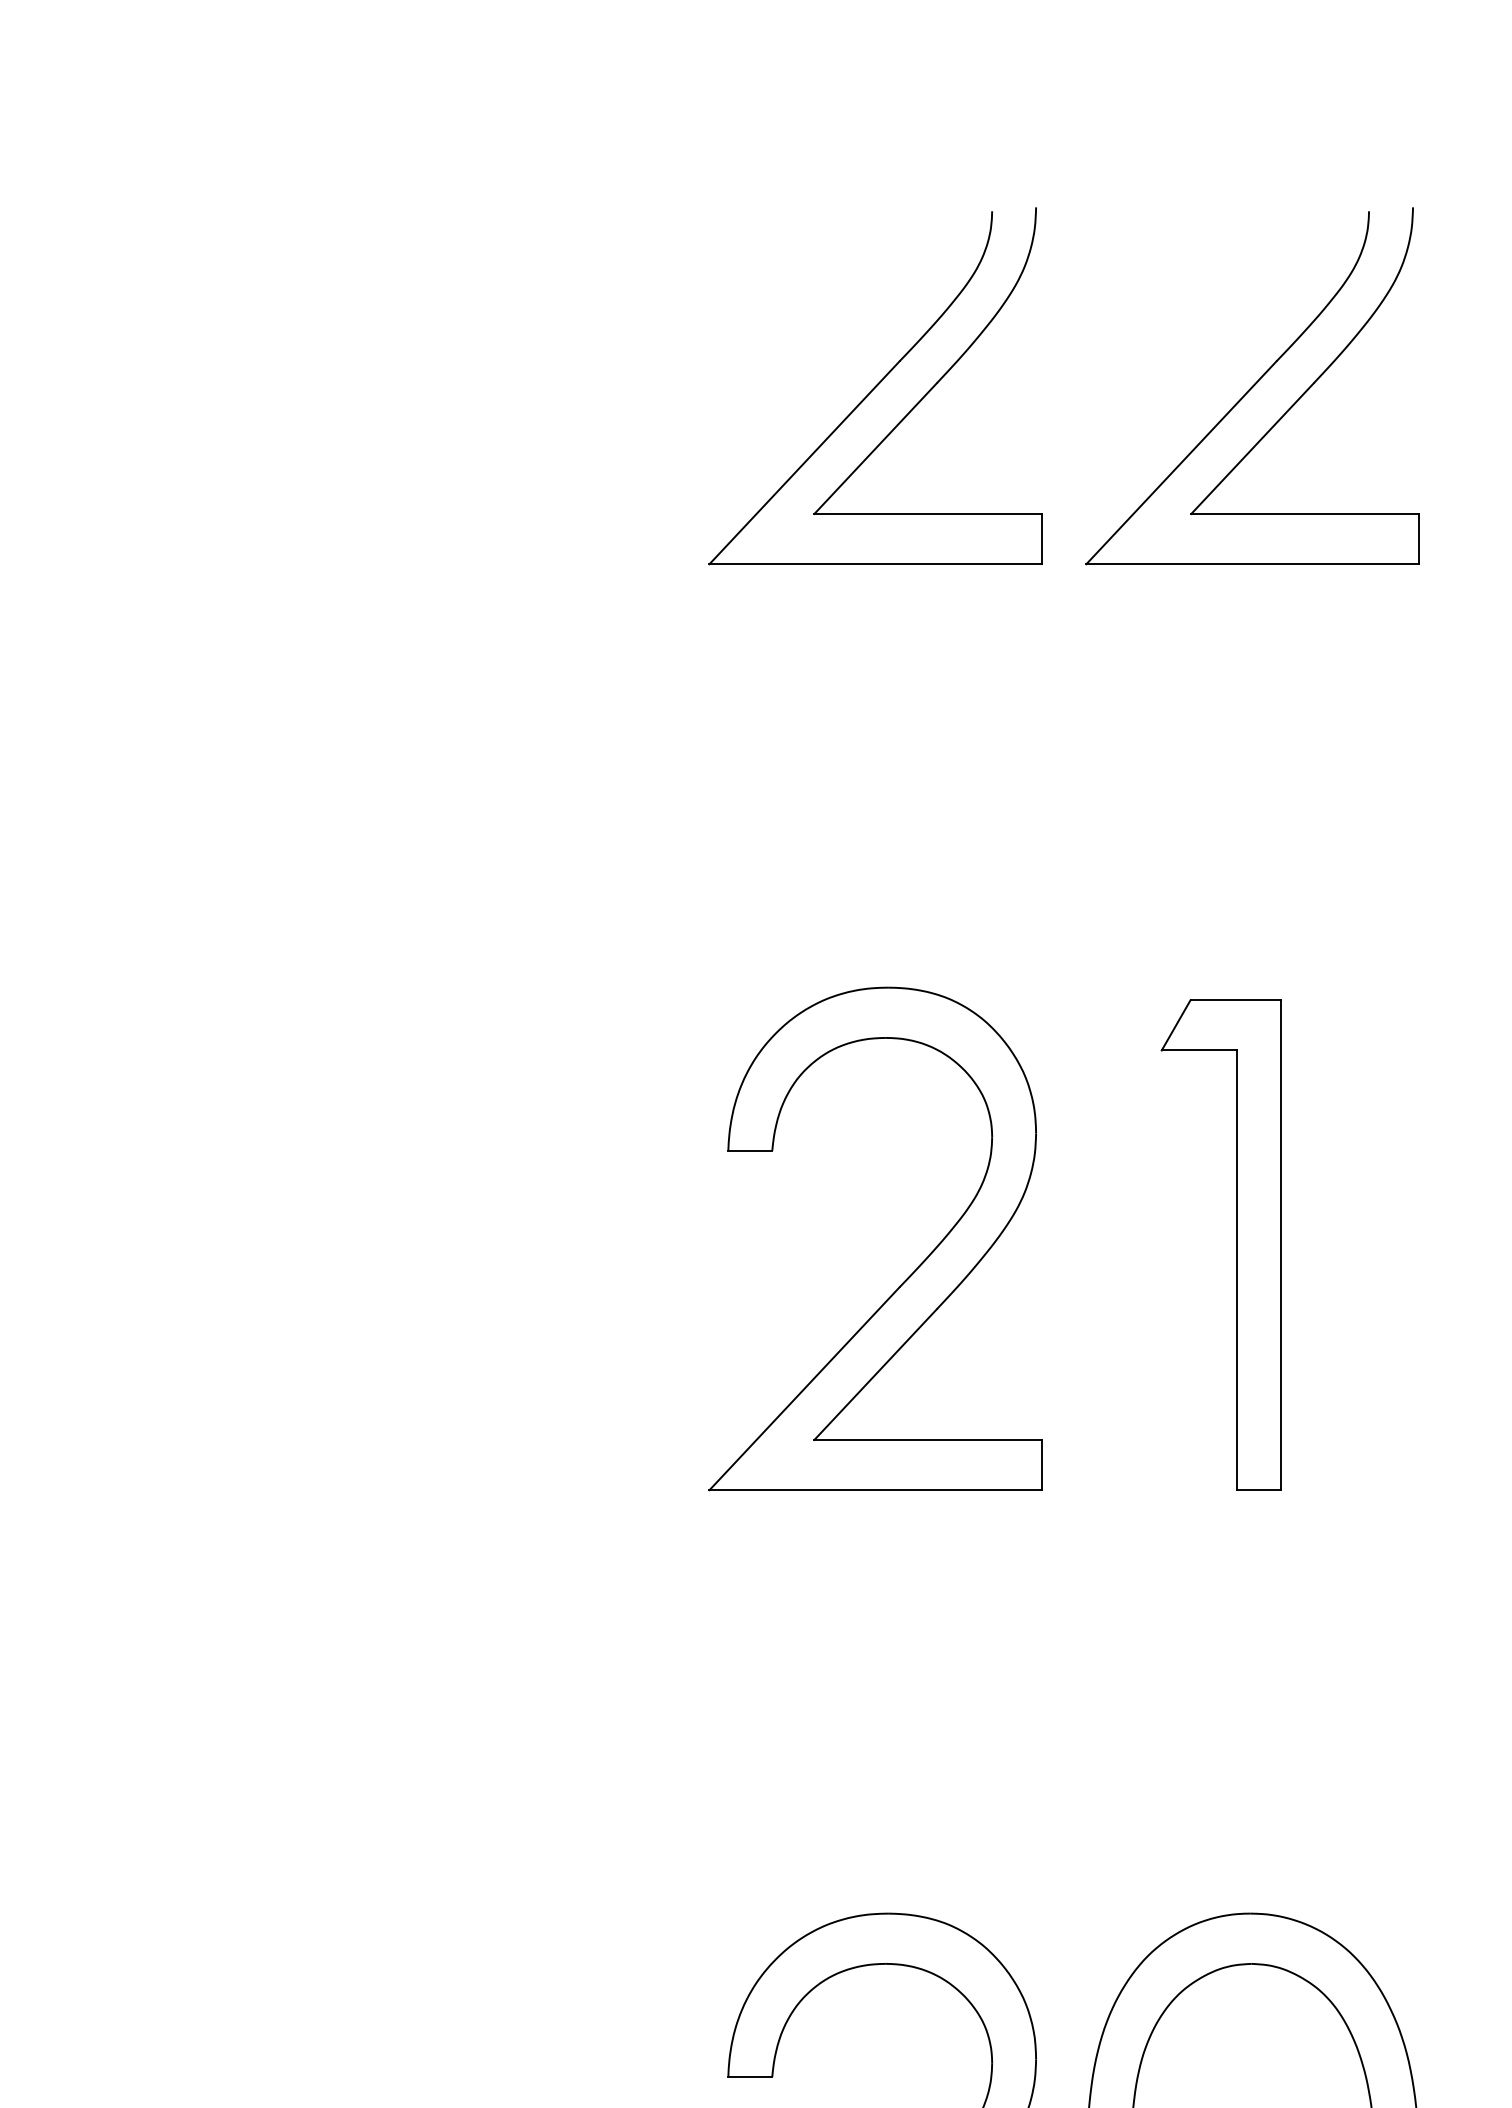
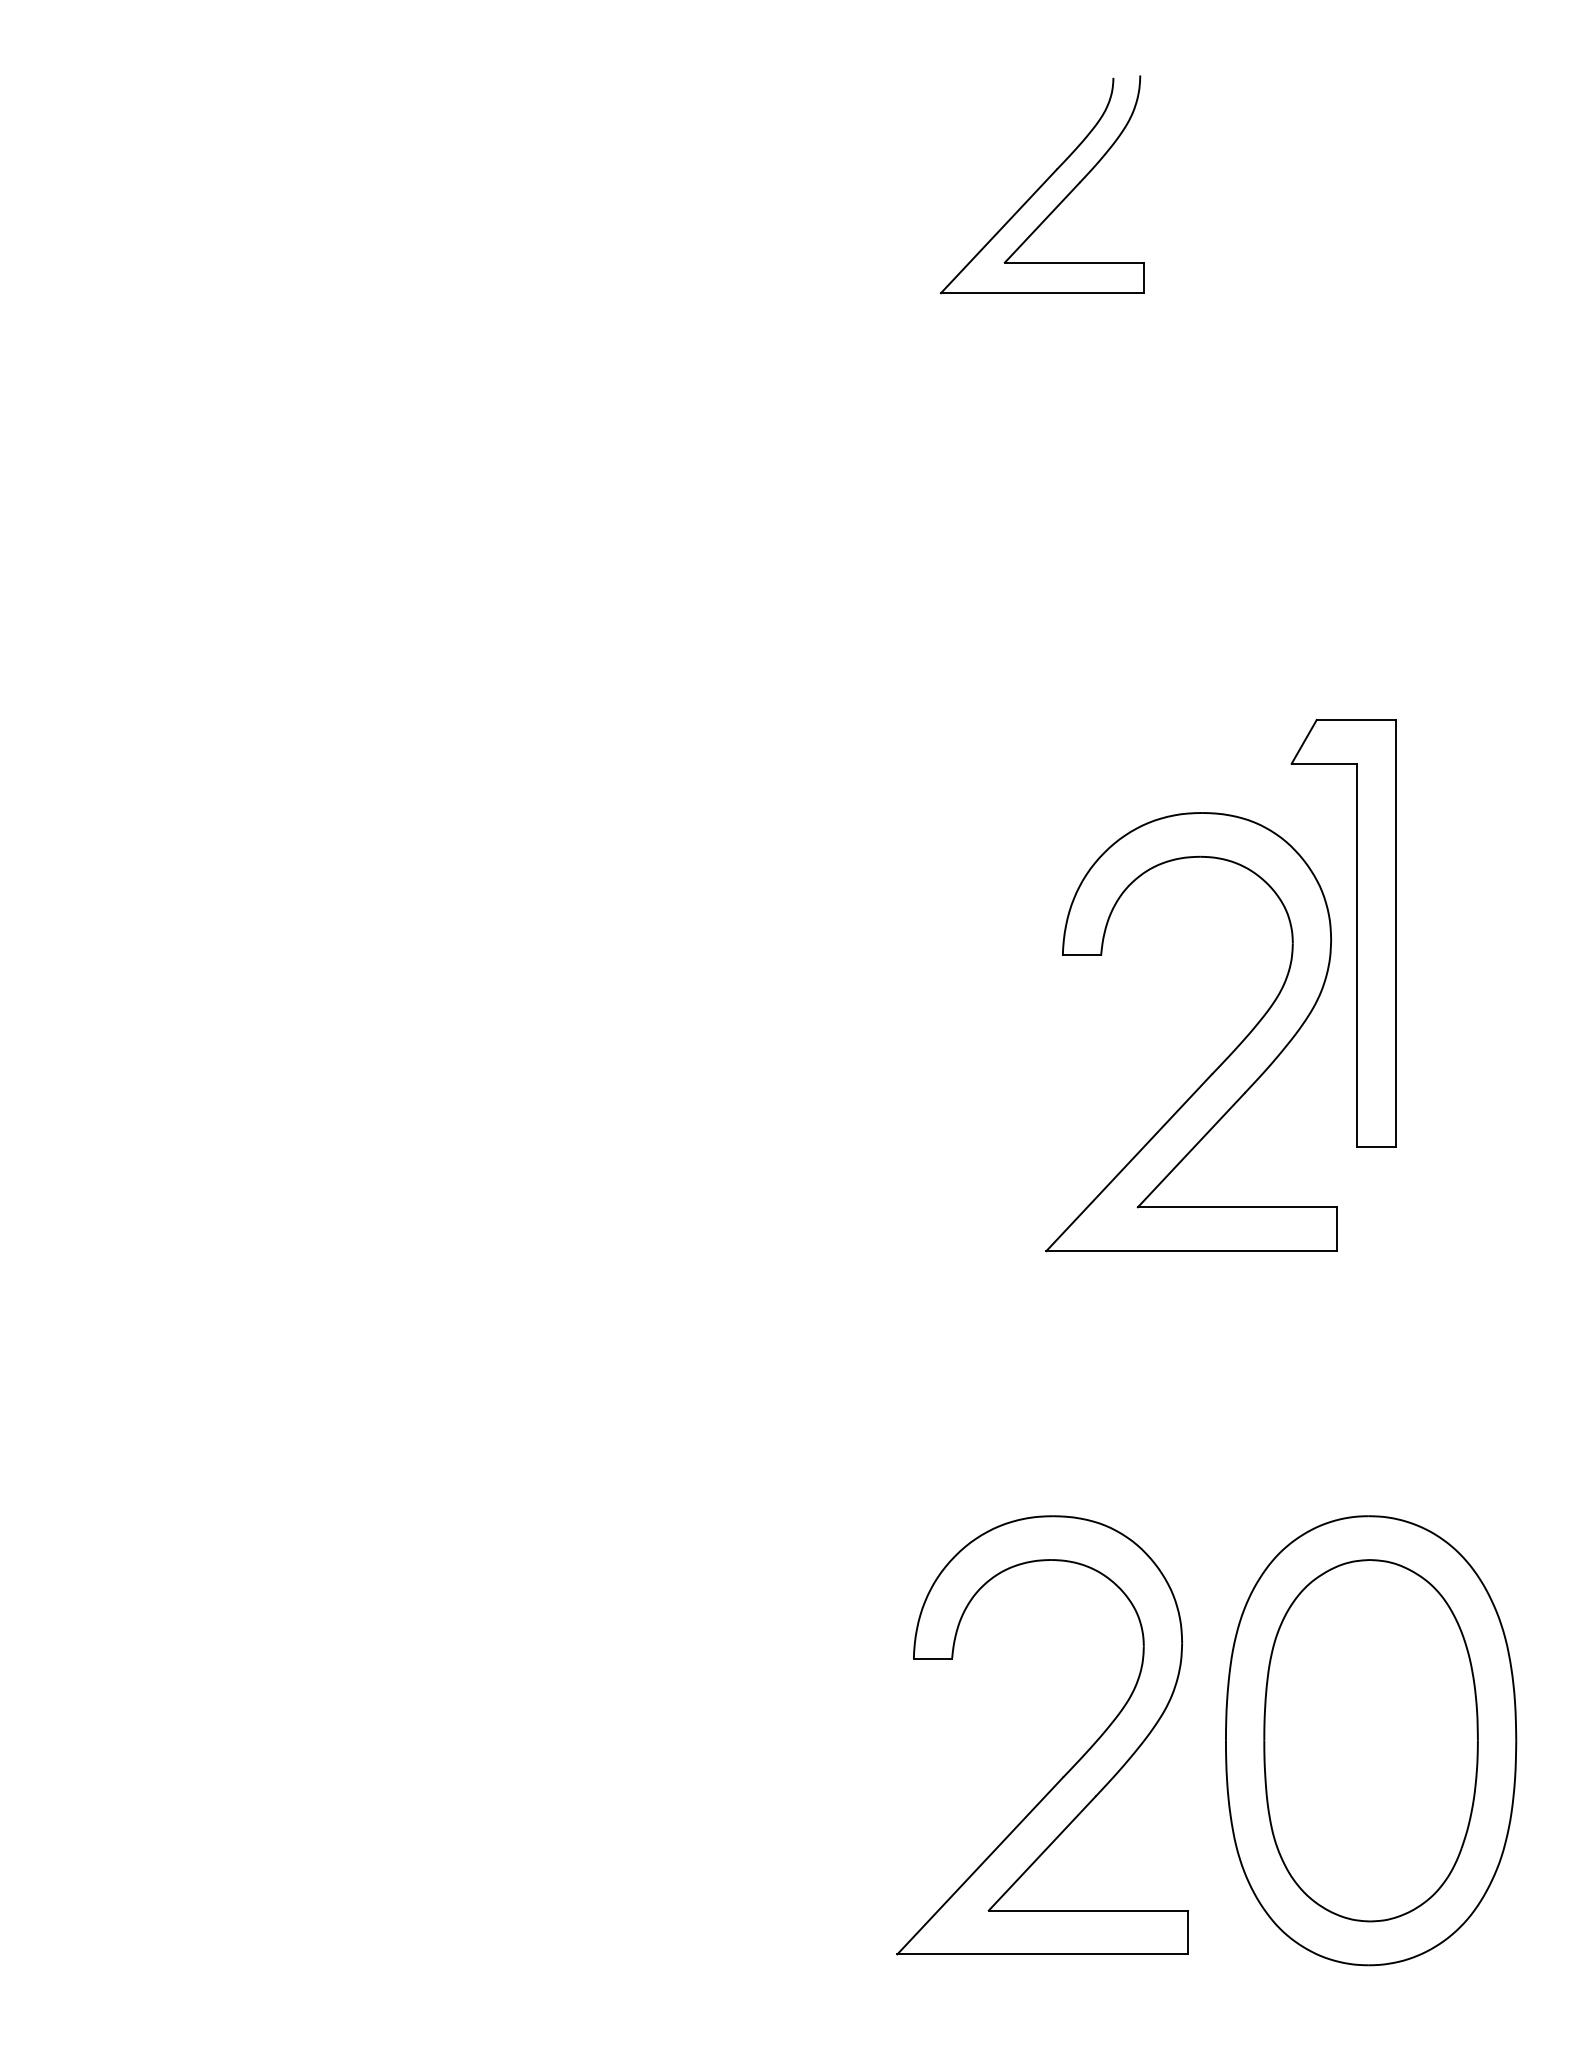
part: (875, 386) -> (1042, 184), size x0.7
part: (1252, 386) -> (1370, 184), removed
part: (910, 1273) -> (1221, 1062), moved

